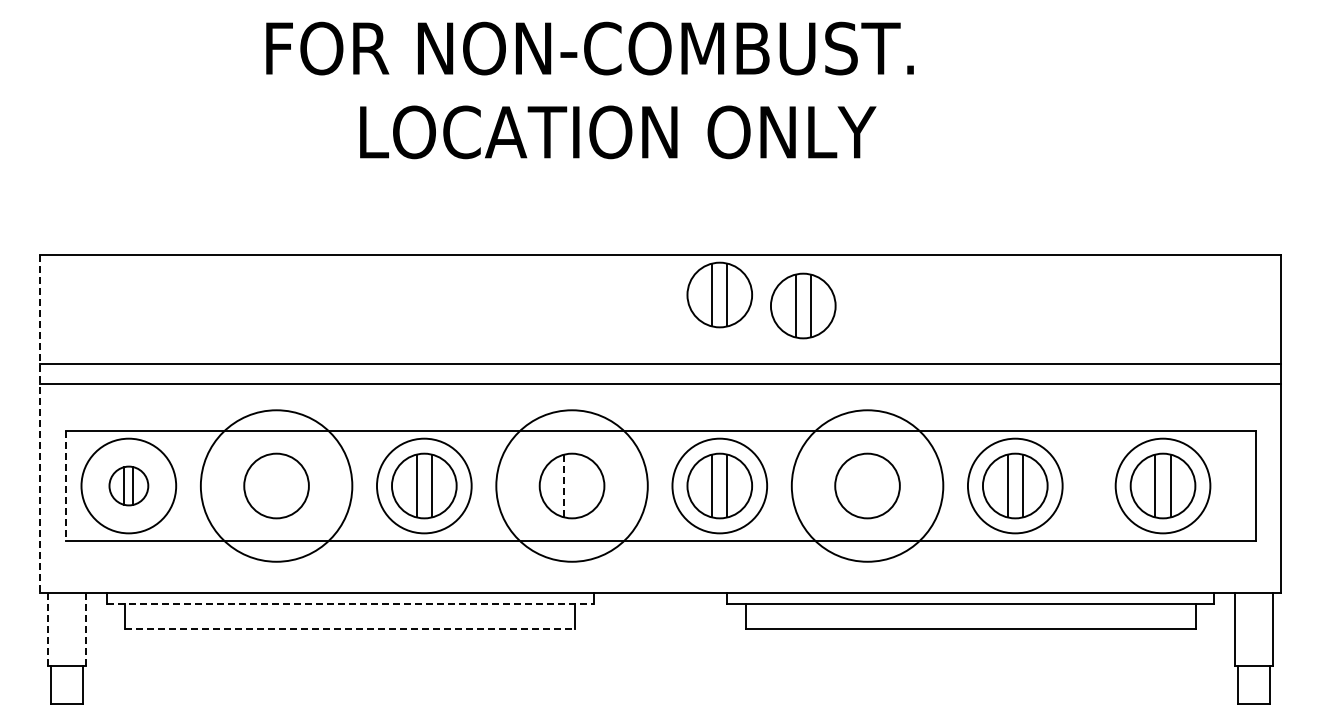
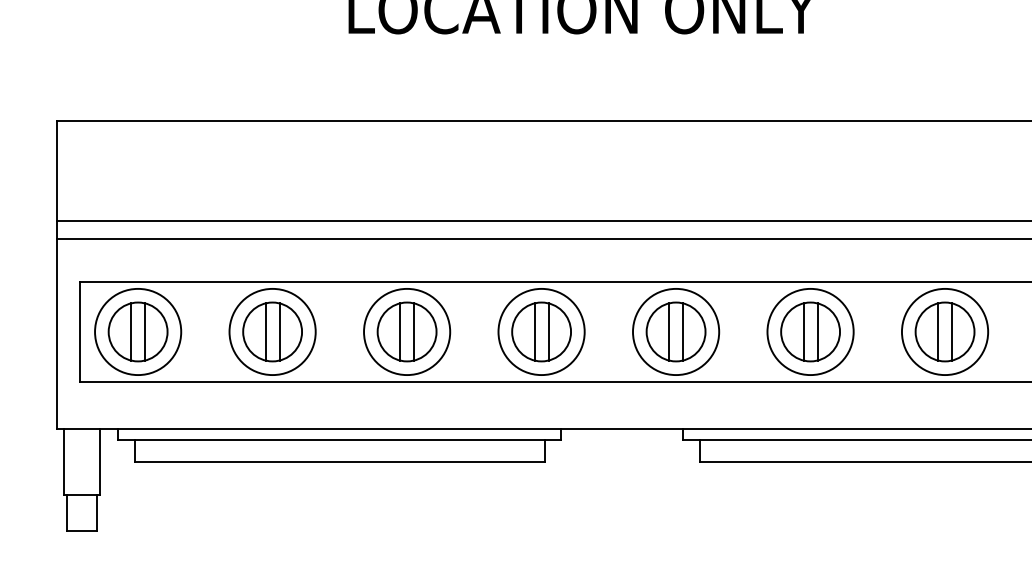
part: (719, 294) -> (675, 157), removed
part: (803, 305) -> (752, 167), removed
line: (39, 423) -> (56, 275), dashed -> solid
part: (128, 485) -> (137, 331), size x1.67
line: (268, 485) -> (265, 331), added
circle: (276, 485) -> (272, 331), size x0.62
line: (284, 485) -> (279, 331), added
line: (564, 485) -> (534, 331), dashed -> solid
circle: (571, 485) -> (541, 331), size x0.62
line: (579, 485) -> (548, 331), added
line: (859, 485) -> (803, 331), added
circle: (867, 485) -> (810, 331), size x0.62
line: (875, 485) -> (817, 331), added
line: (65, 486) -> (80, 332), dashed -> solid
line: (350, 604) -> (339, 439), dashed -> solid
line: (47, 628) -> (64, 461), dashed -> solid
line: (86, 628) -> (99, 461), dashed -> solid
line: (350, 628) -> (339, 461), dashed -> solid

